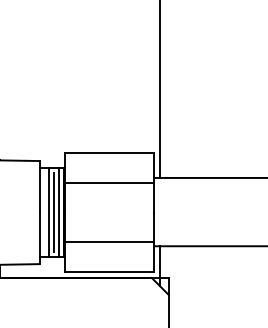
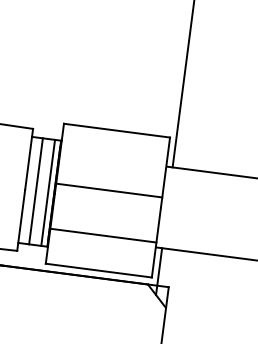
line: (109, 183) -> (109, 191), moved
line: (53, 212) -> (41, 191), removed

